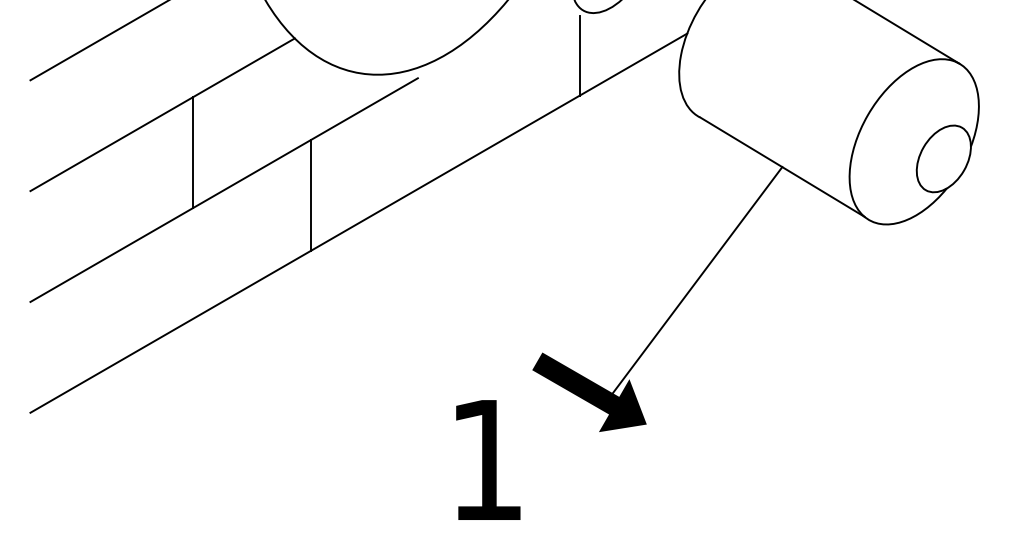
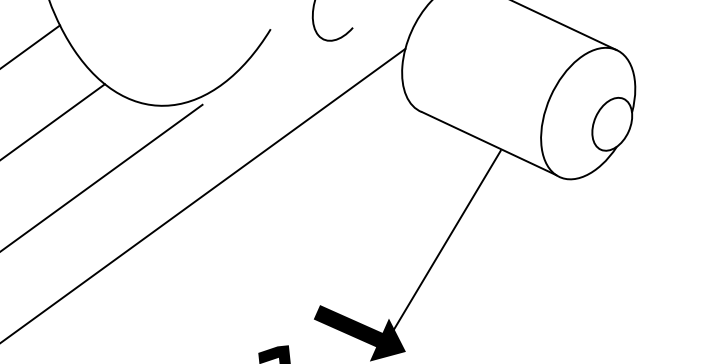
line: (579, 55) -> (324, 74), removed
line: (193, 152) -> (36, 179), removed
line: (310, 195) -> (129, 203), removed
line: (696, 280) -> (444, 244), moved

